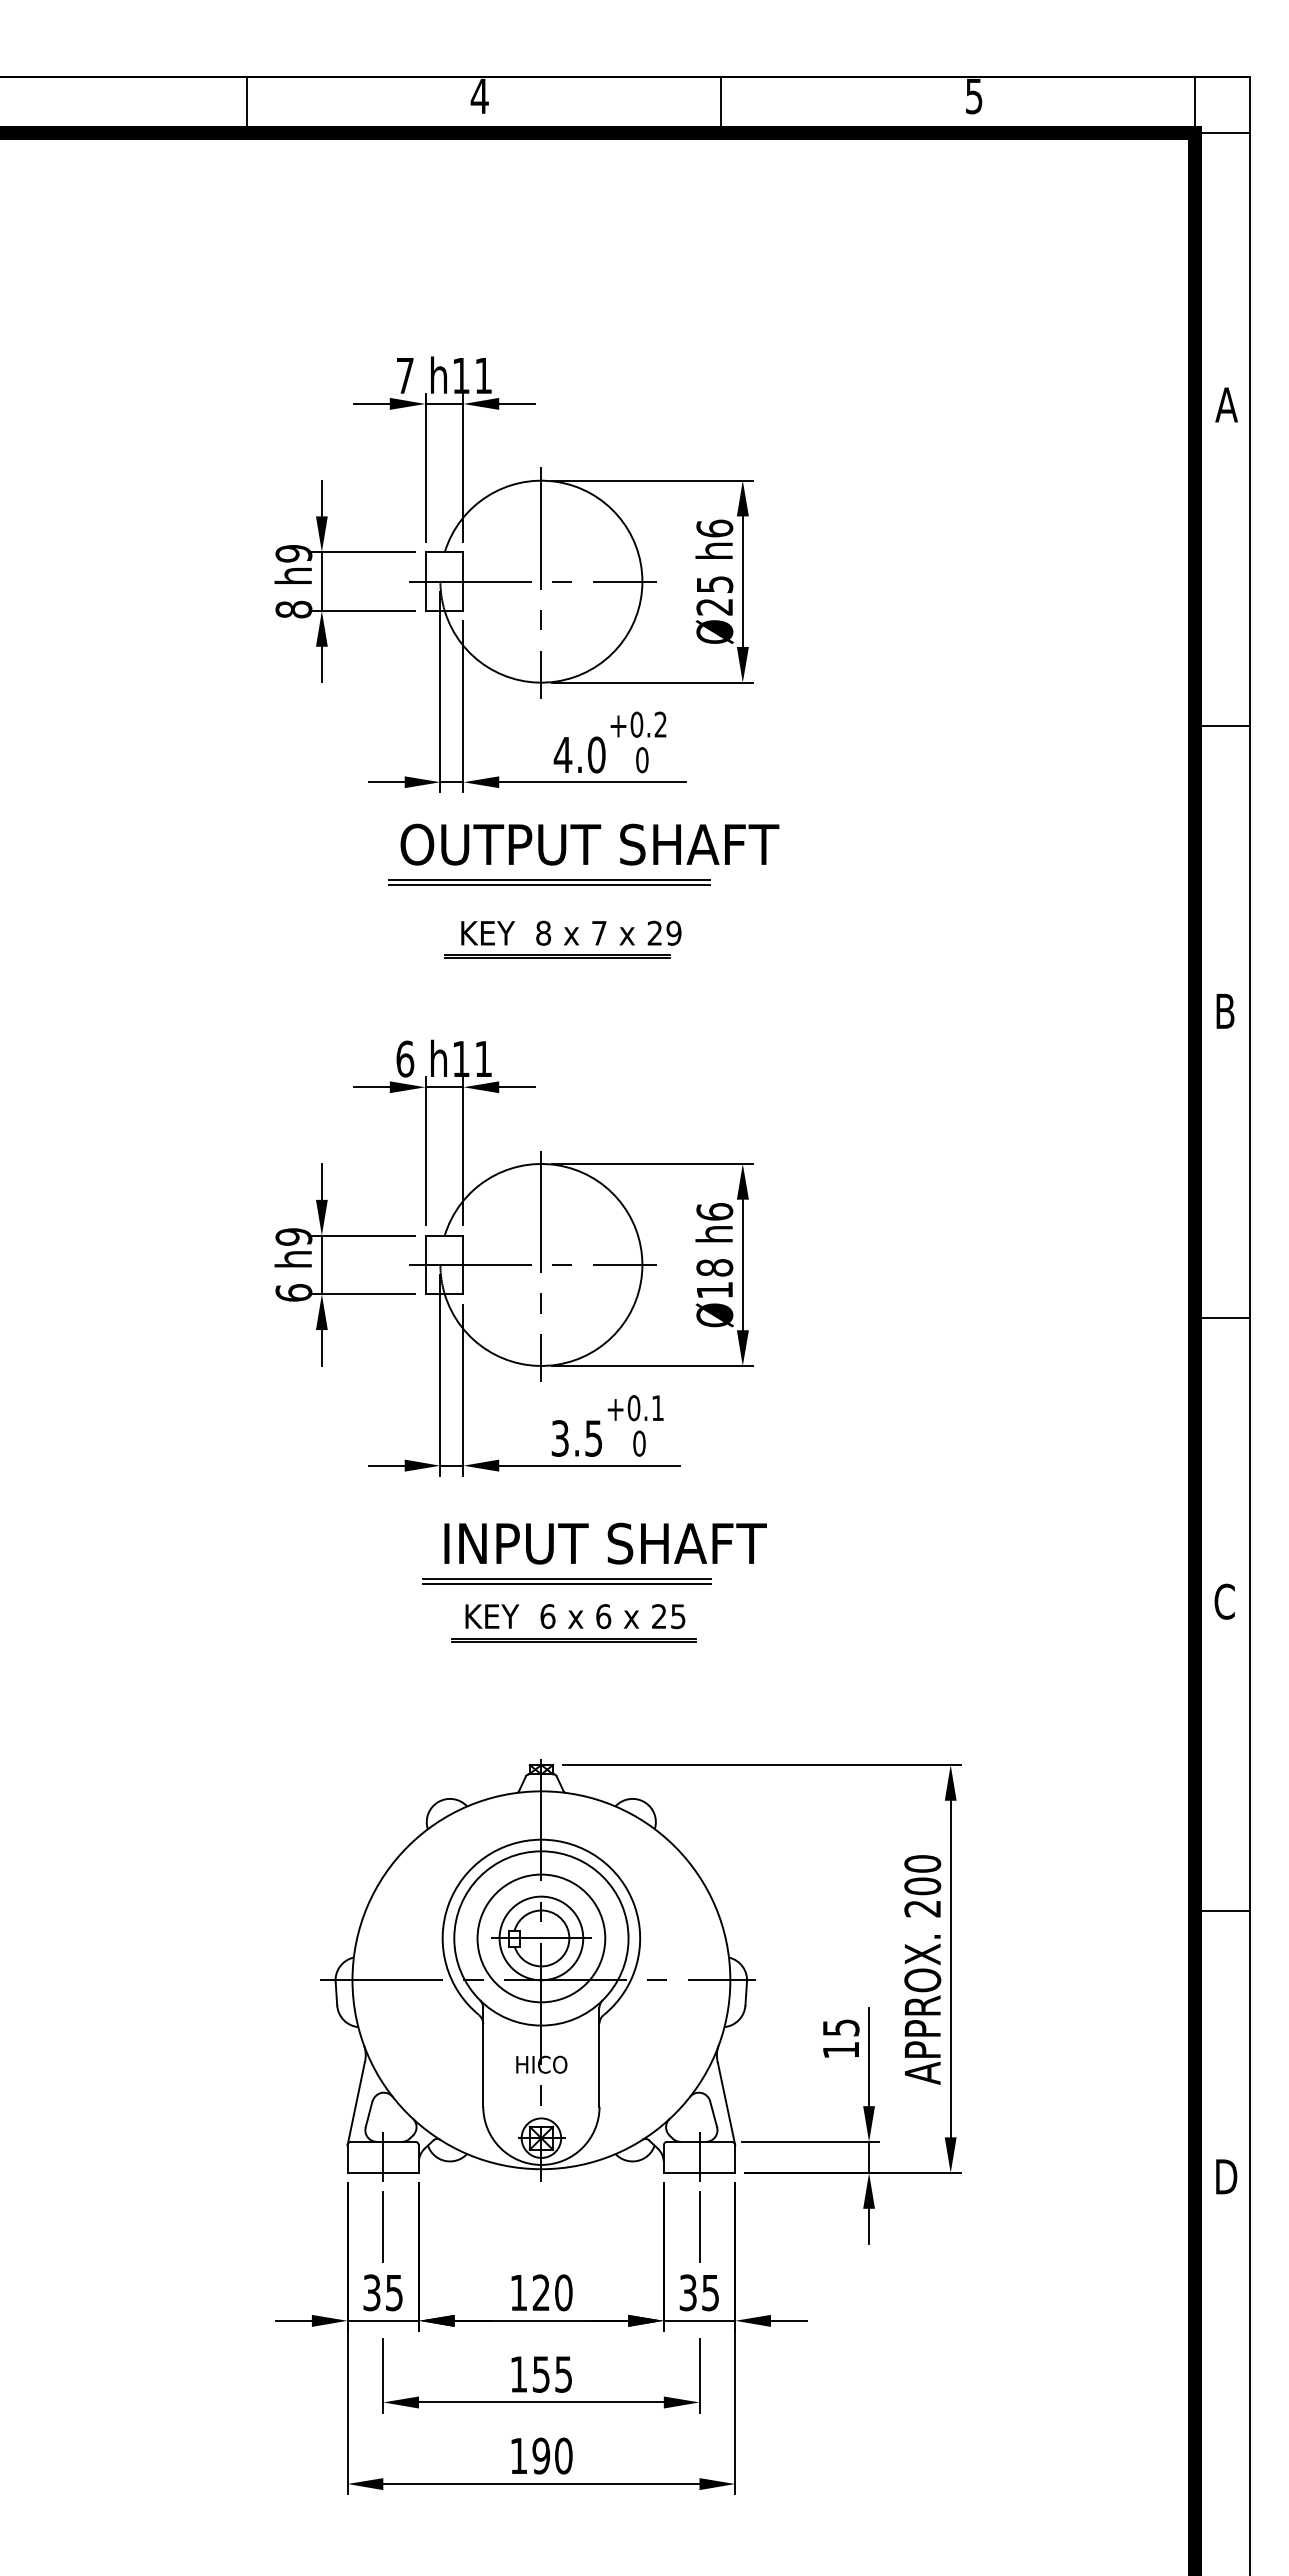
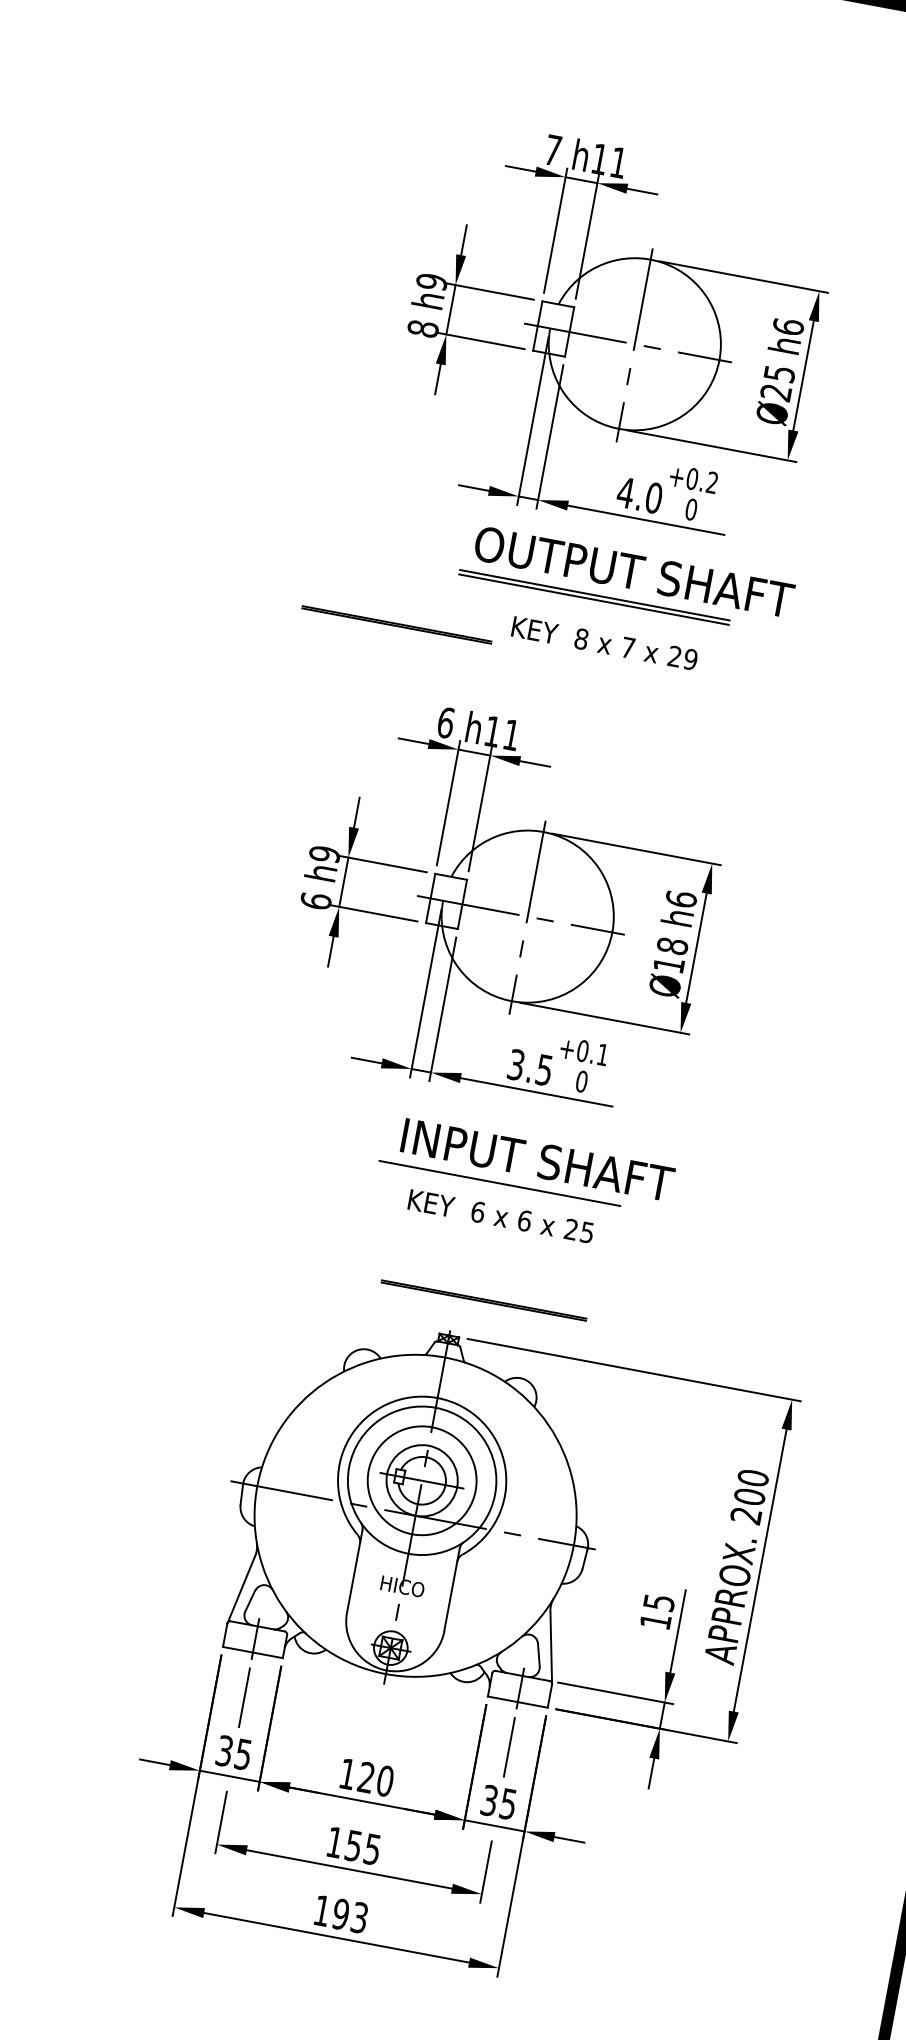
line: (557, 955) -> (397, 623), moved
line: (566, 1584) -> (498, 1188), removed
line: (573, 1639) -> (483, 1299), moved
text: (563, 2455) -> (359, 1917), 190 -> 193

